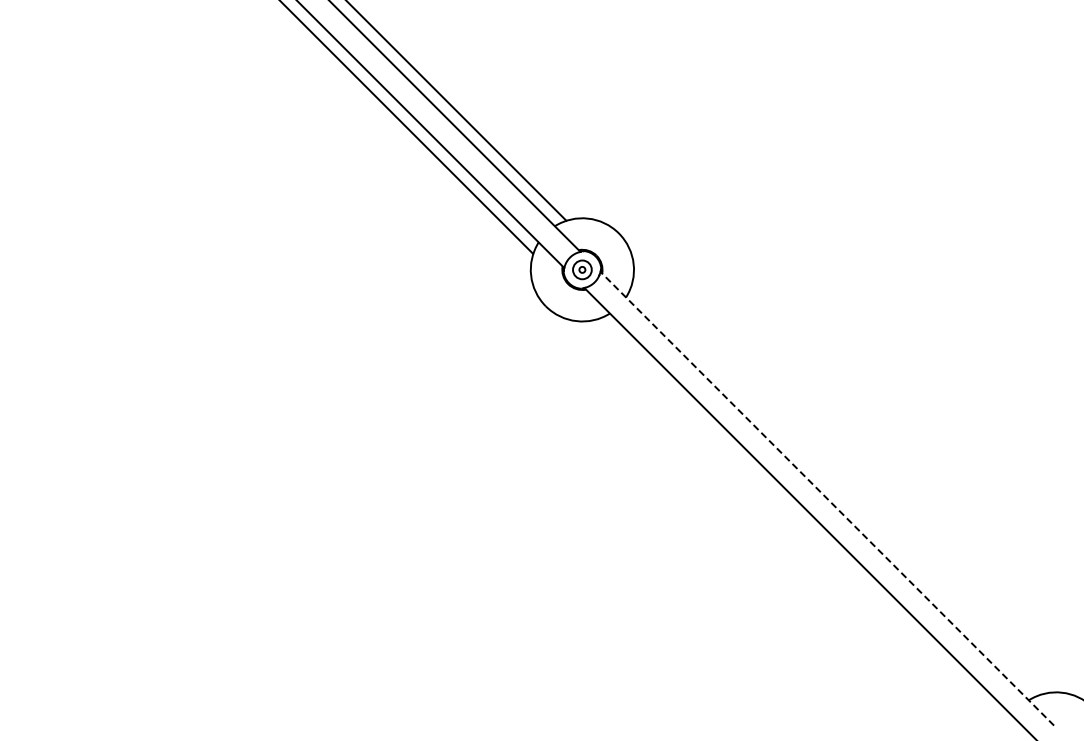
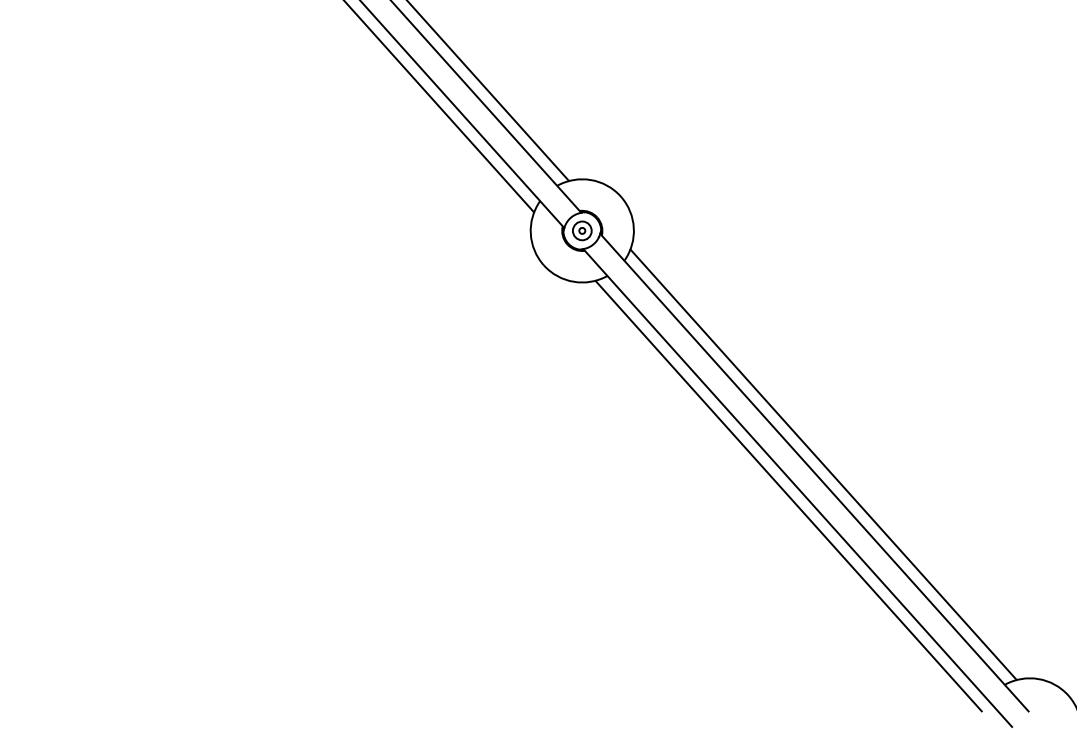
line: (835, 489) -> (823, 463), added
line: (827, 498) -> (814, 472), dashed -> solid
line: (802, 523) -> (788, 496), added

